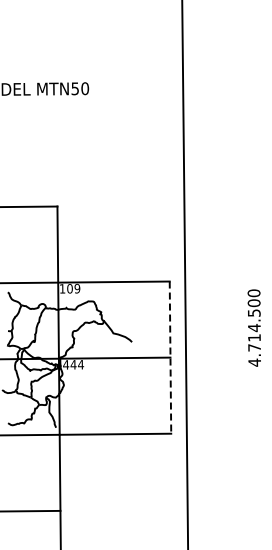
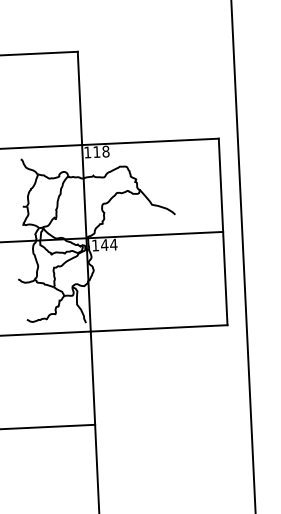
text: (73, 288) -> (101, 151), 109 -> 118
line: (170, 358) -> (223, 233), dashed -> solid
text: (66, 364) -> (95, 245), 444 -> 144

